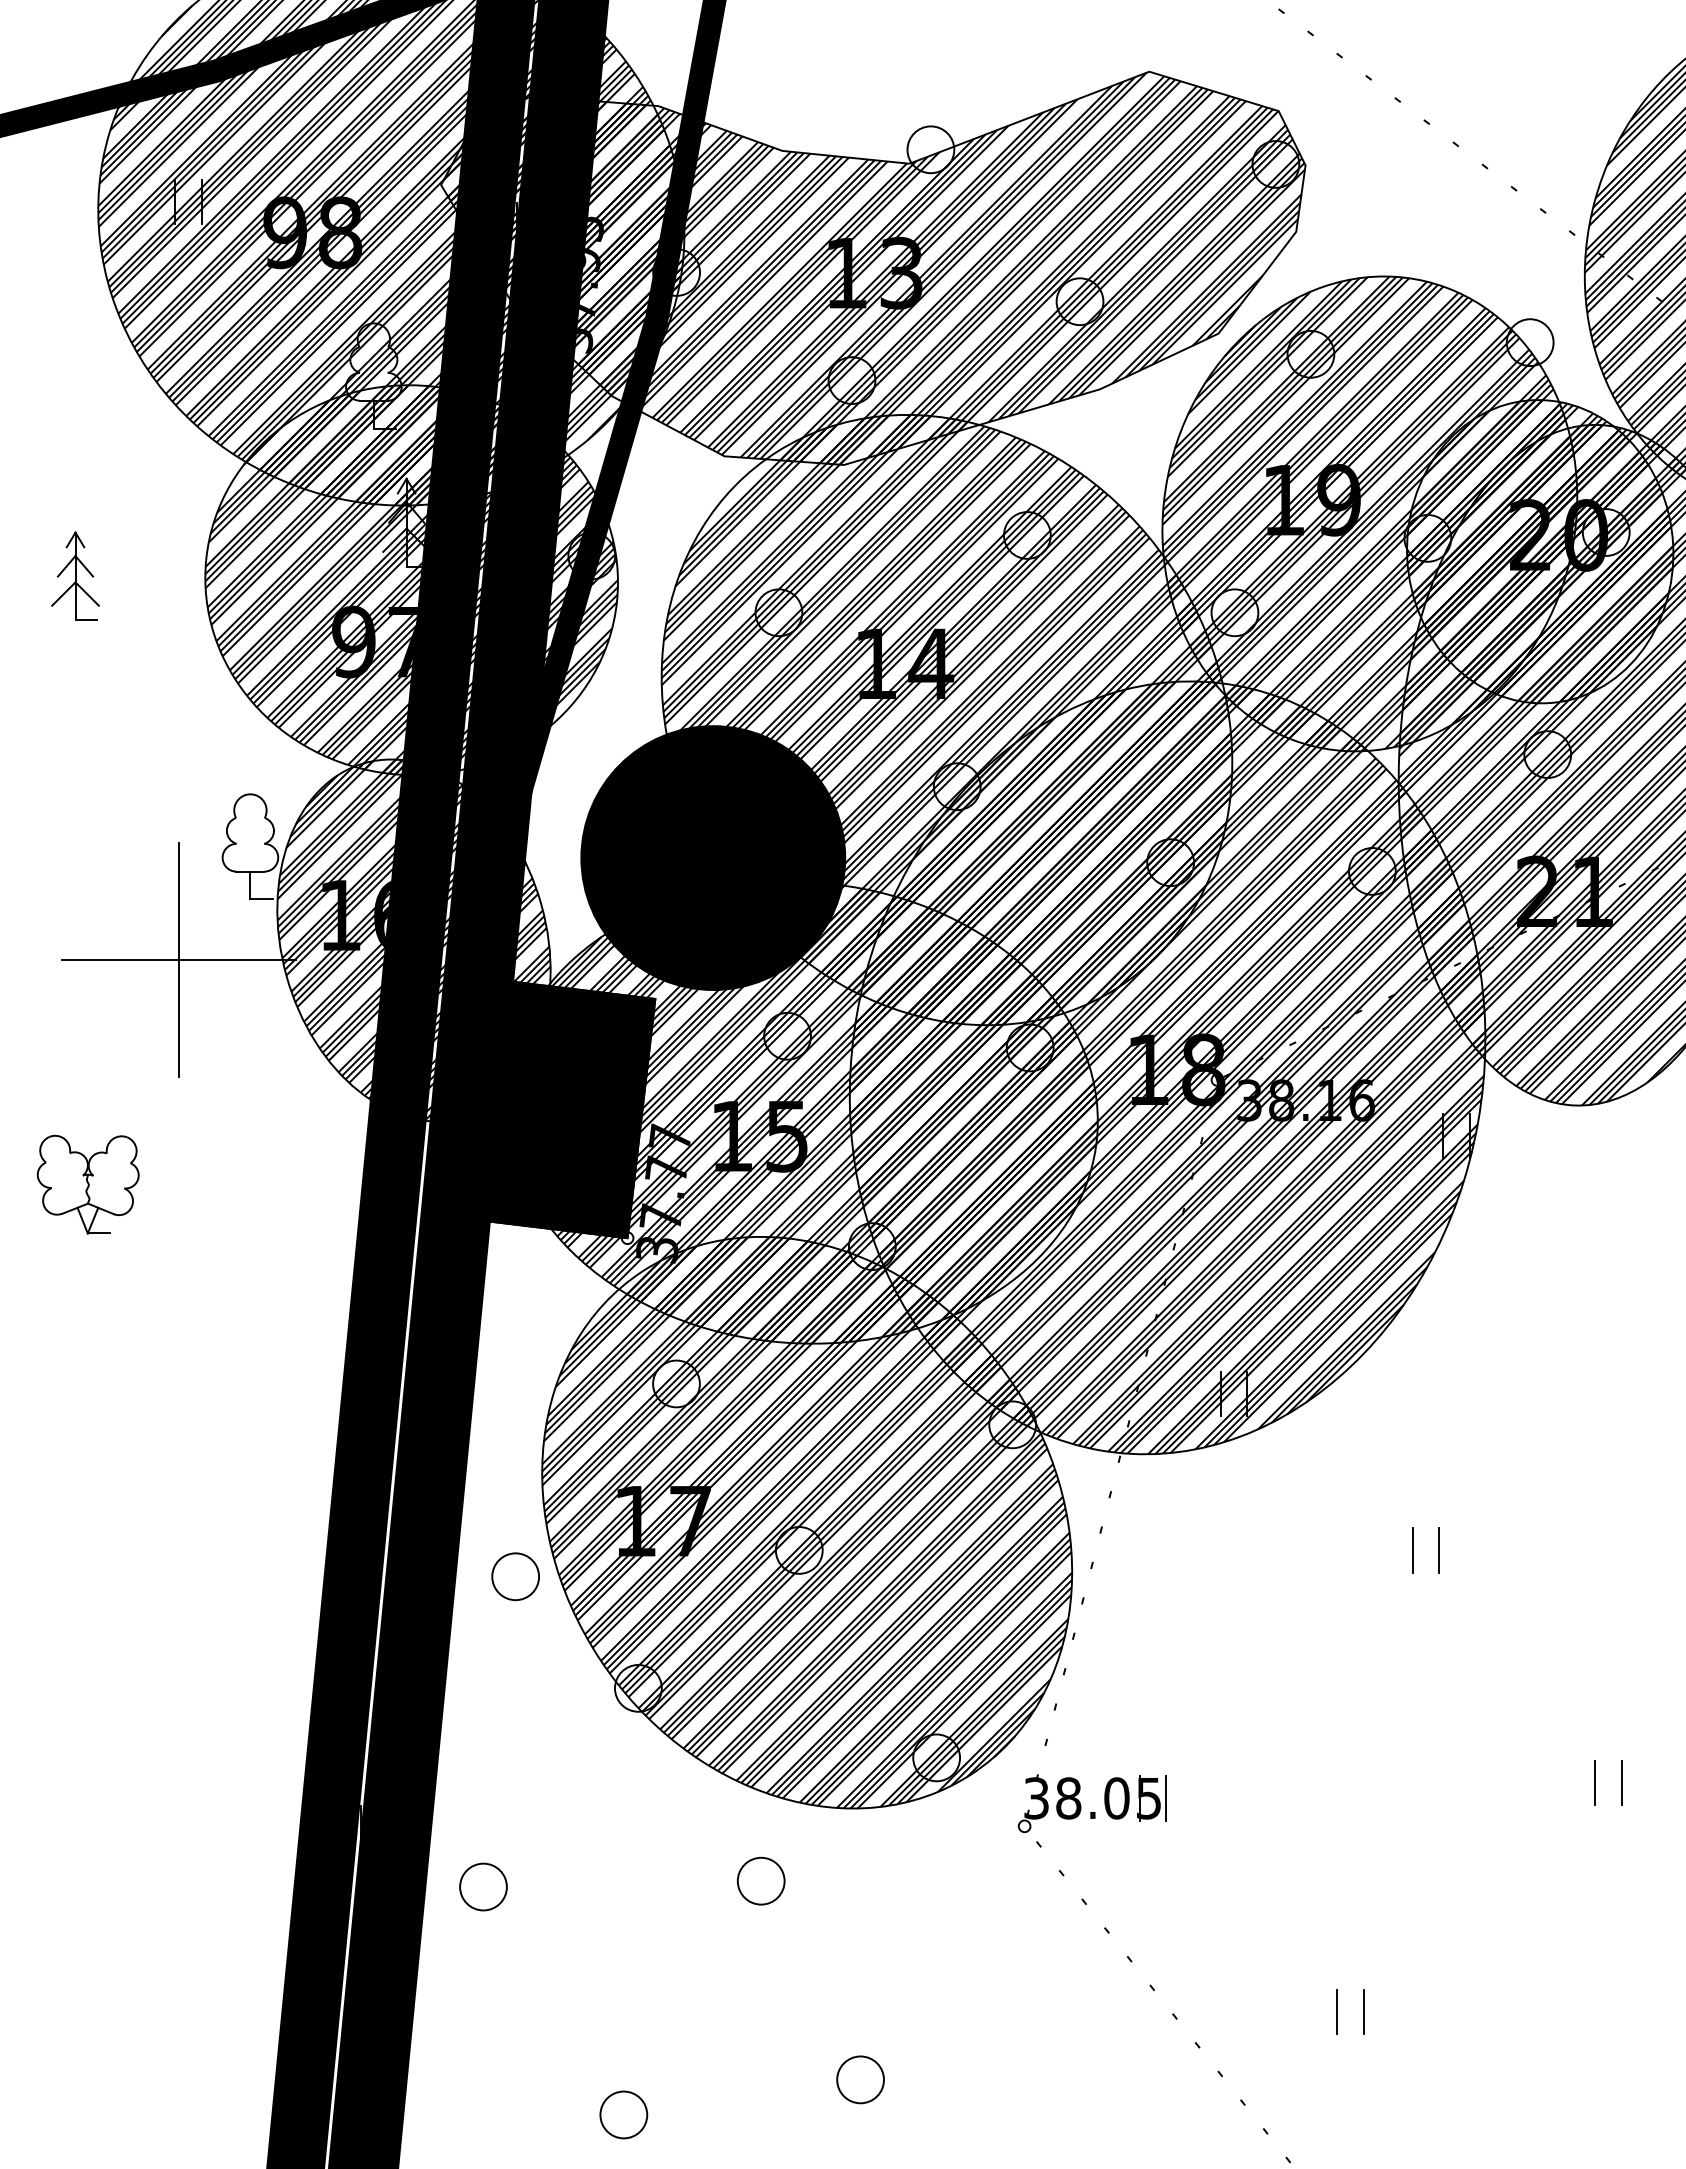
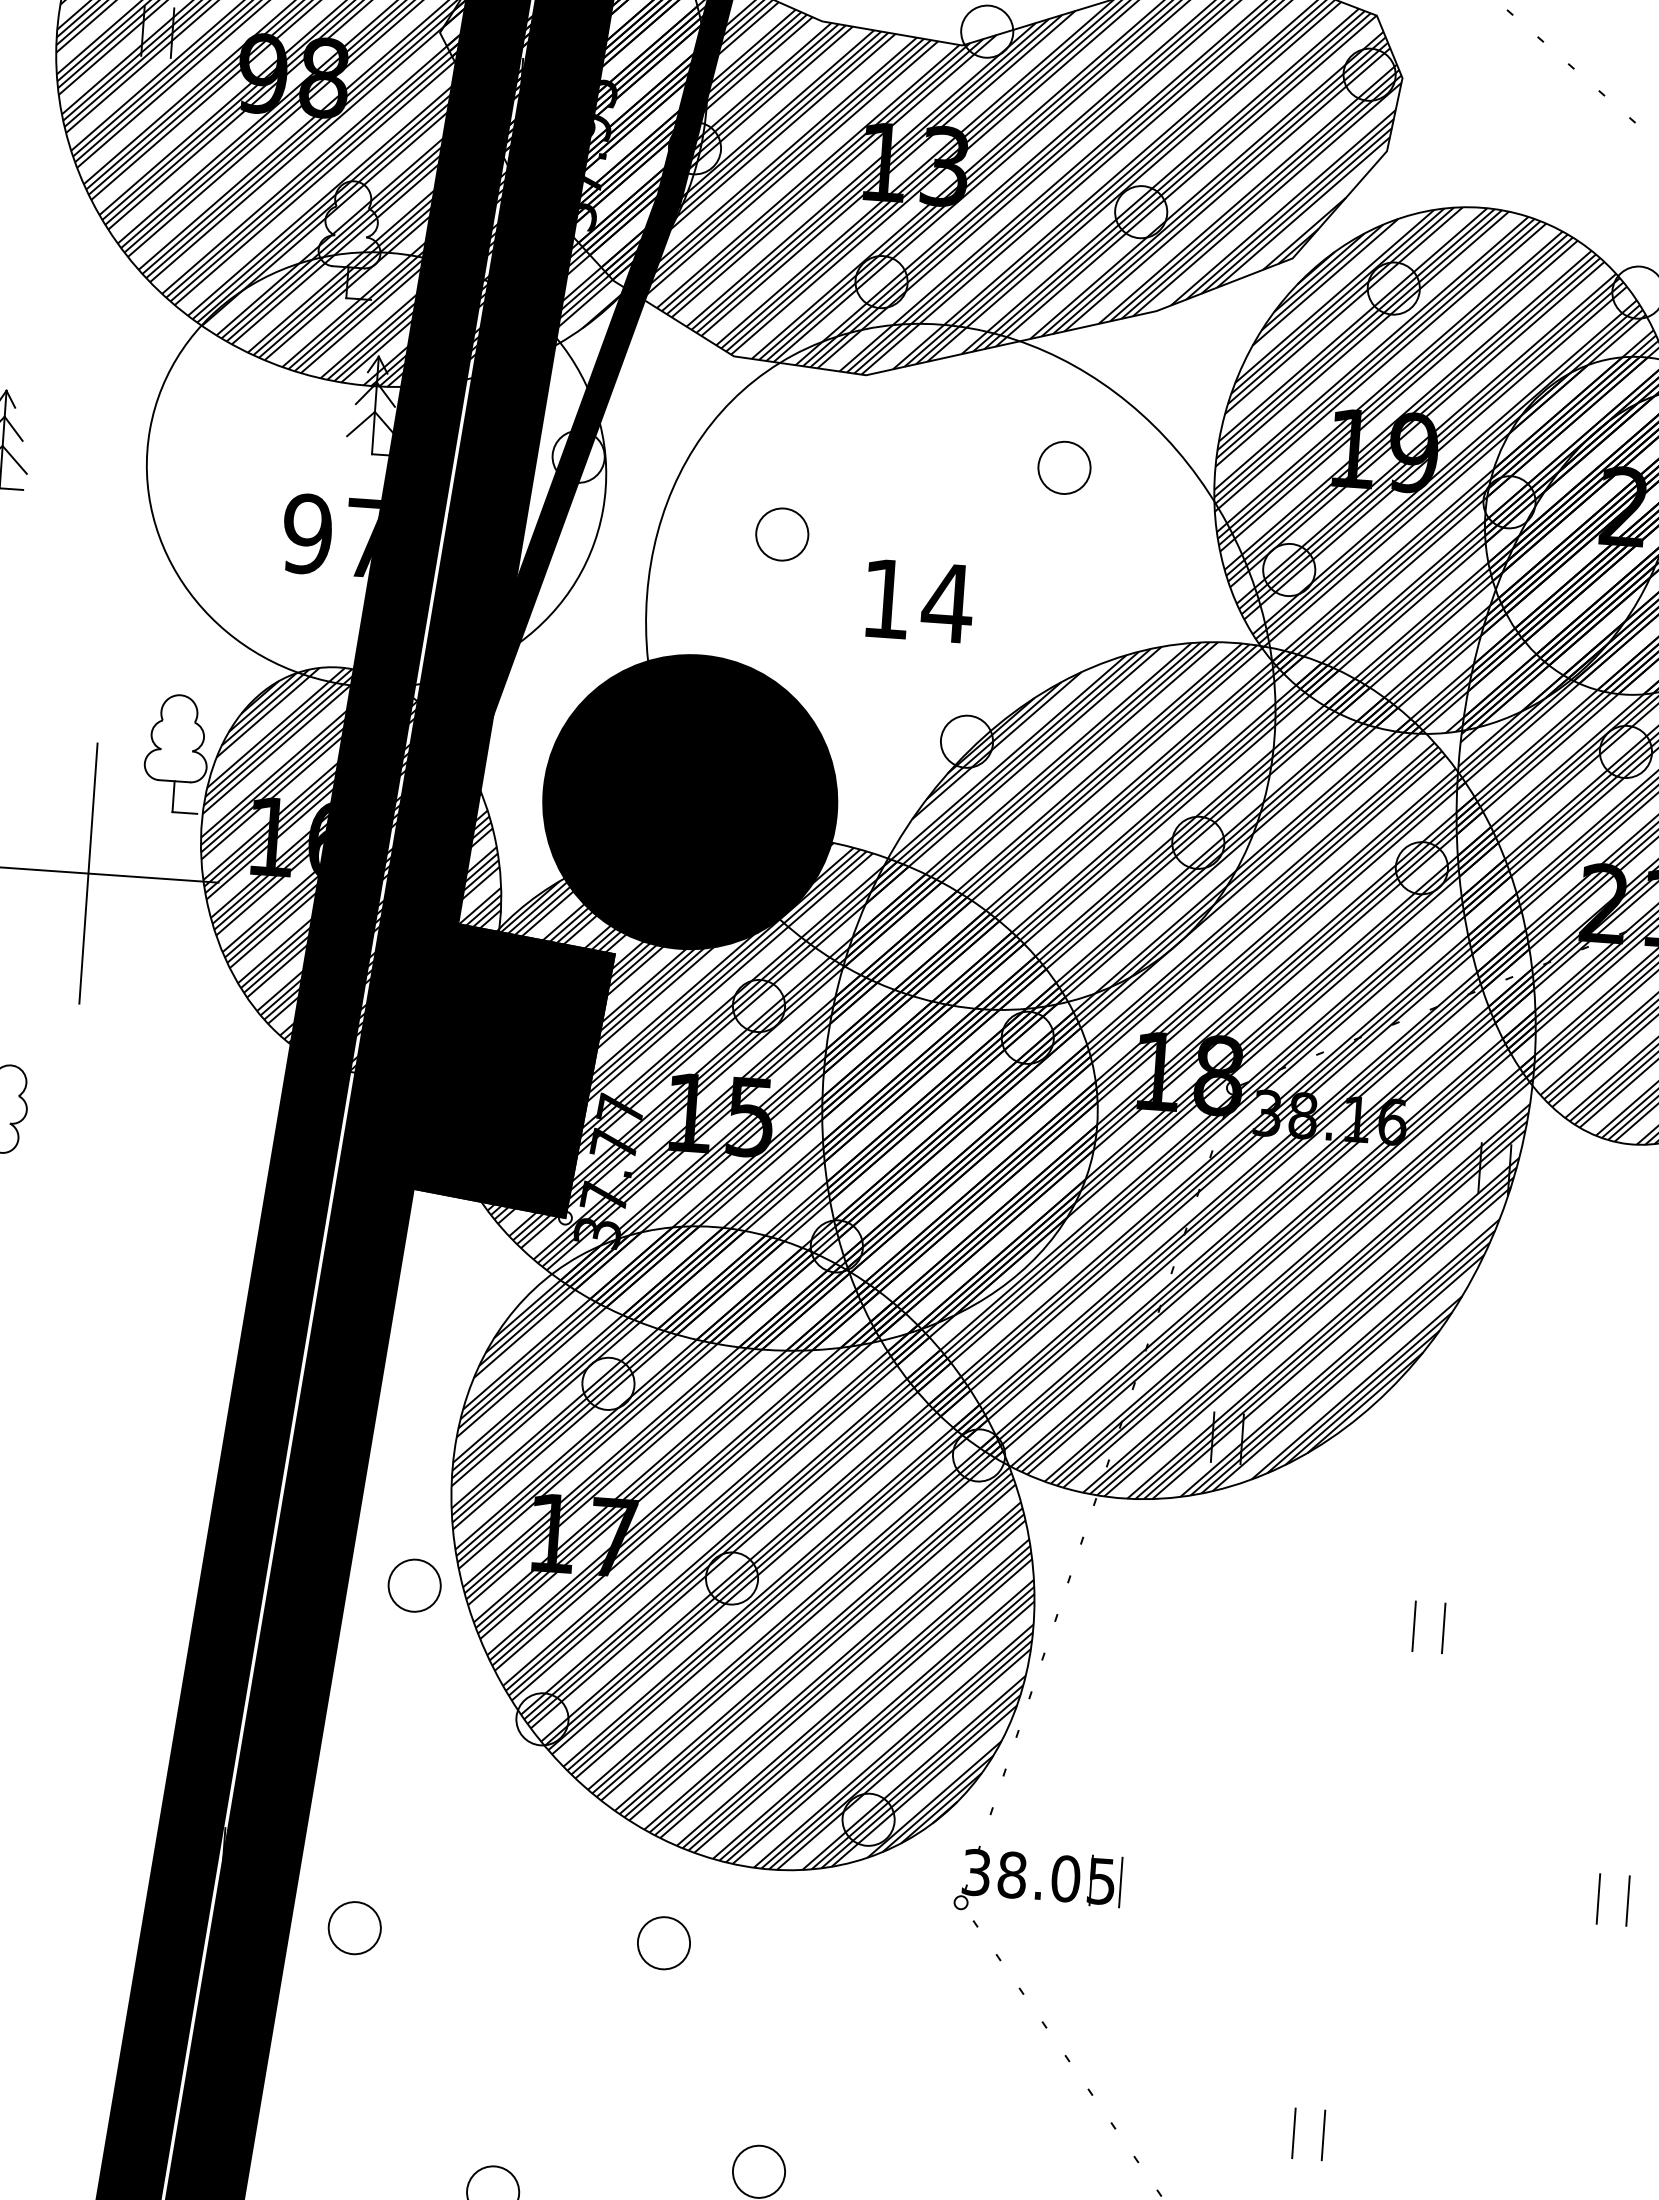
hatch: (411, 579) -> (376, 468), removed
hatch: (946, 719) -> (960, 666), removed

